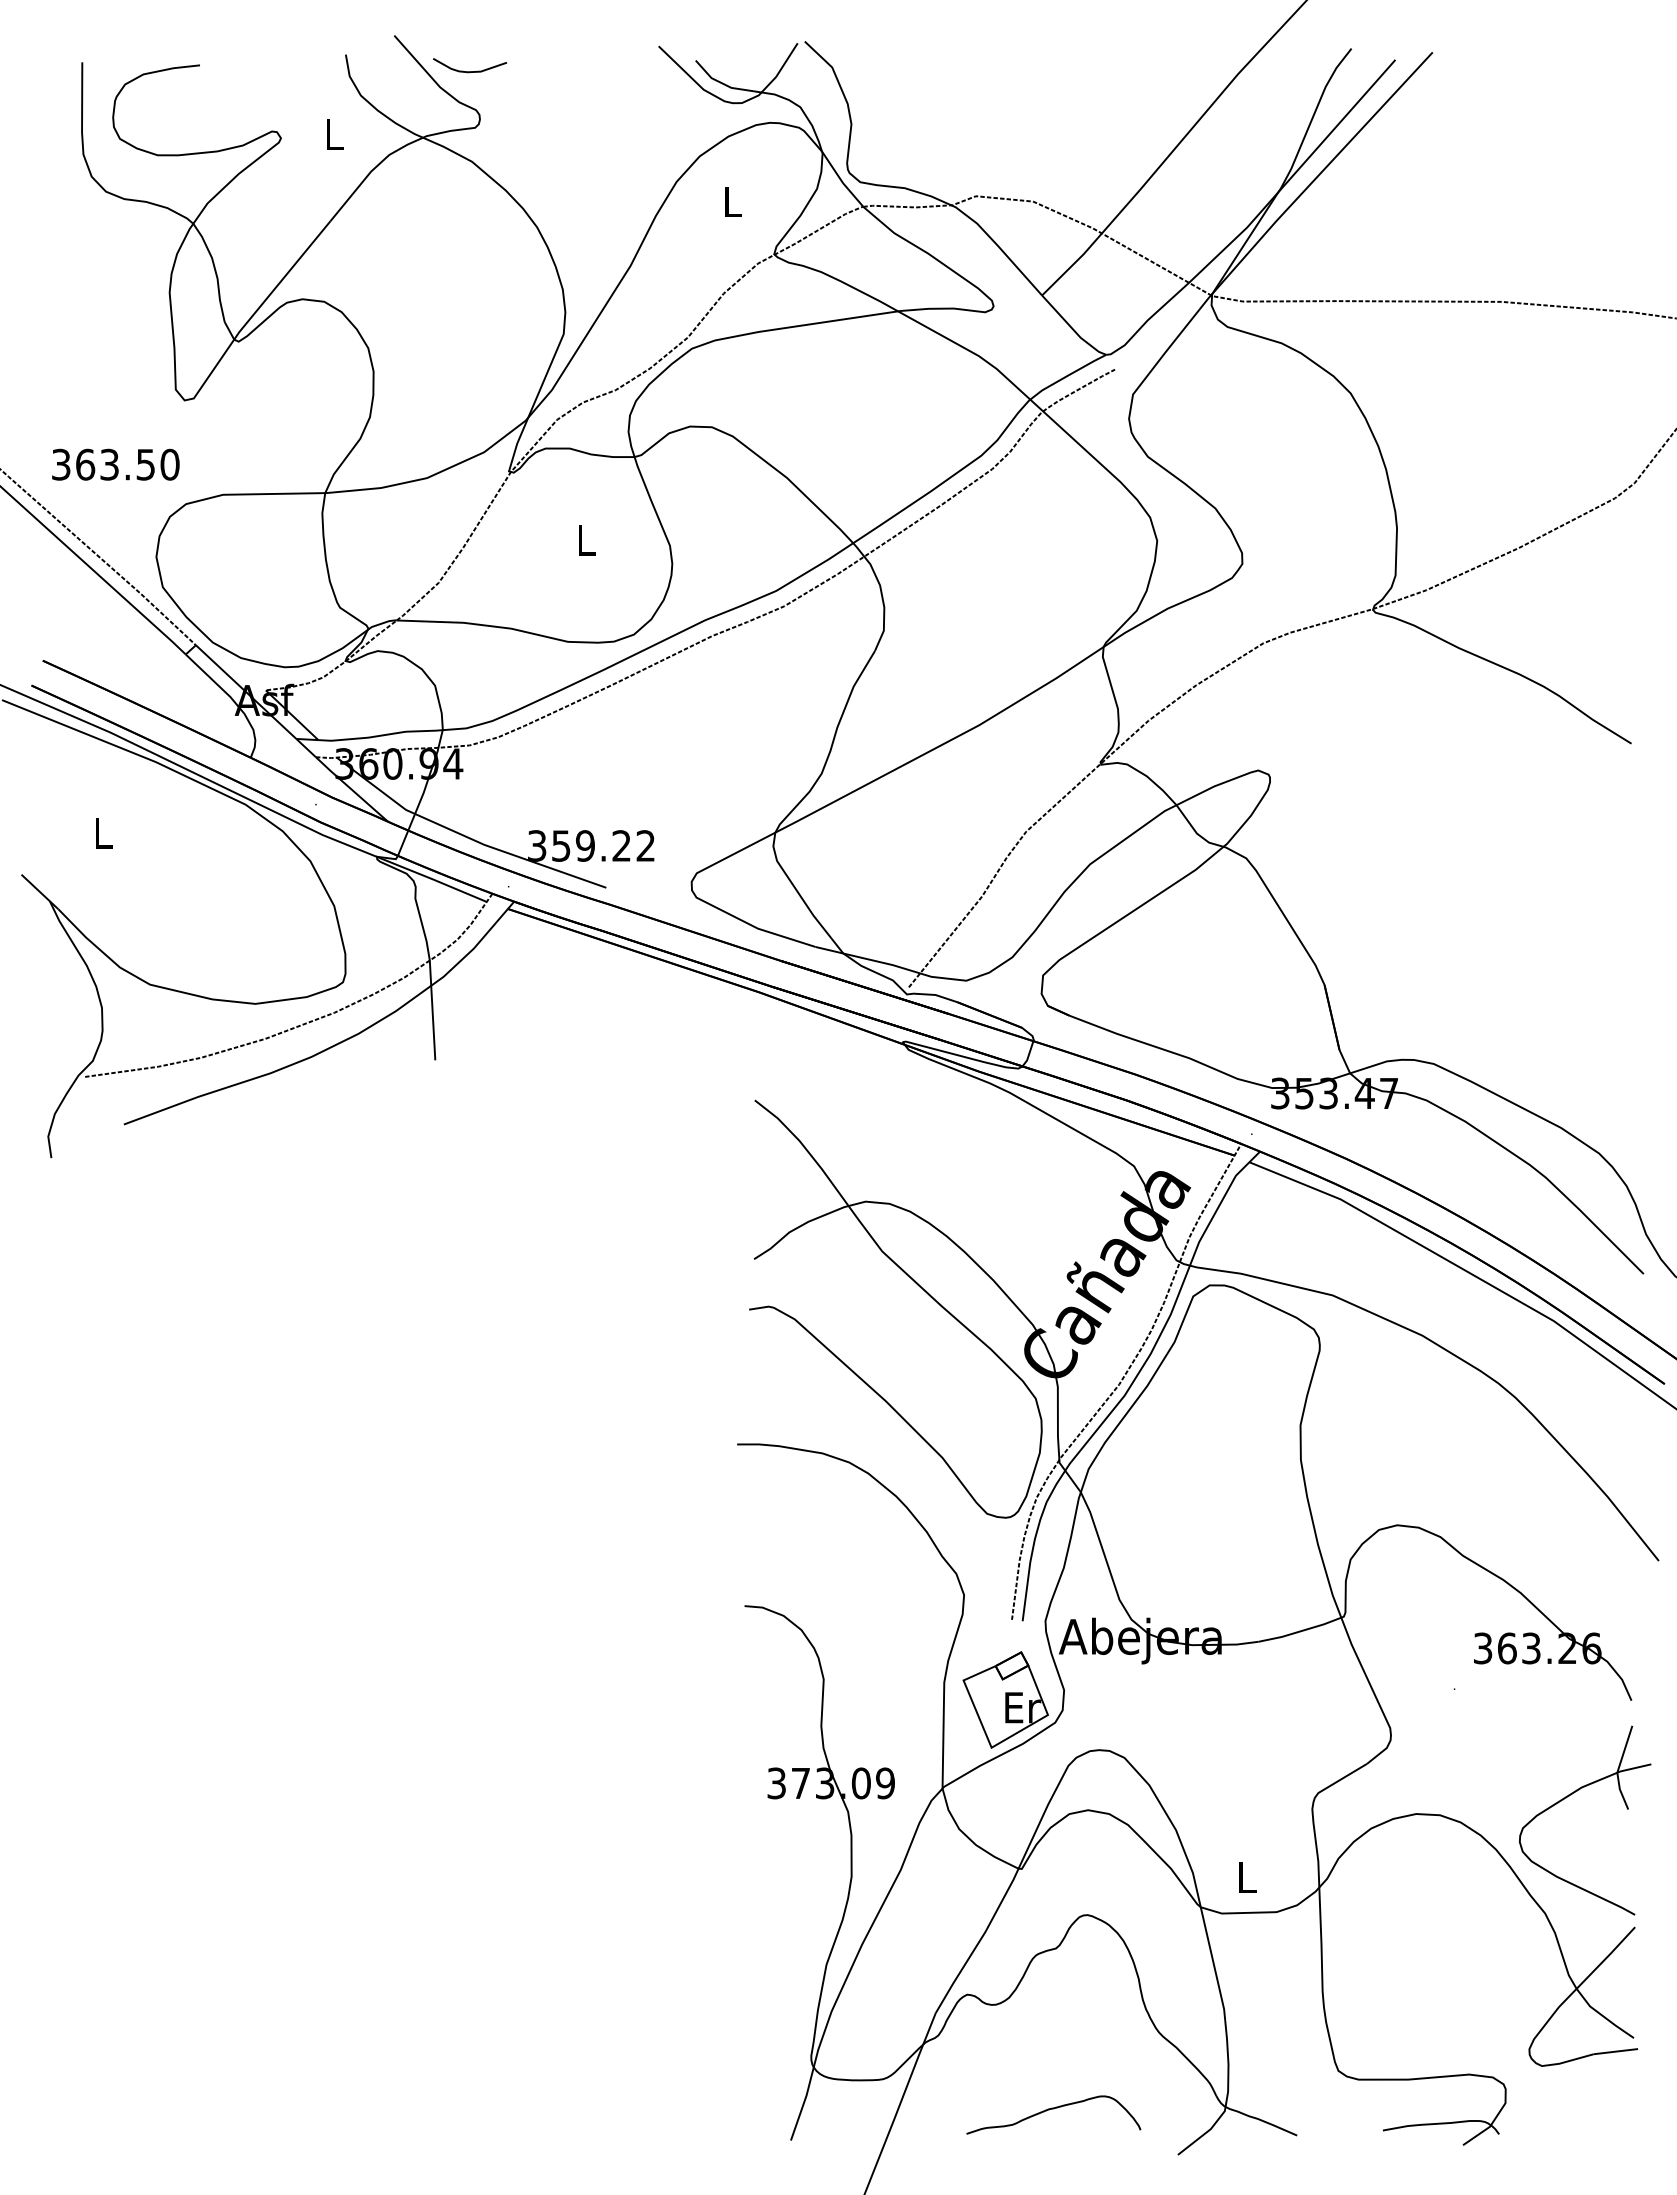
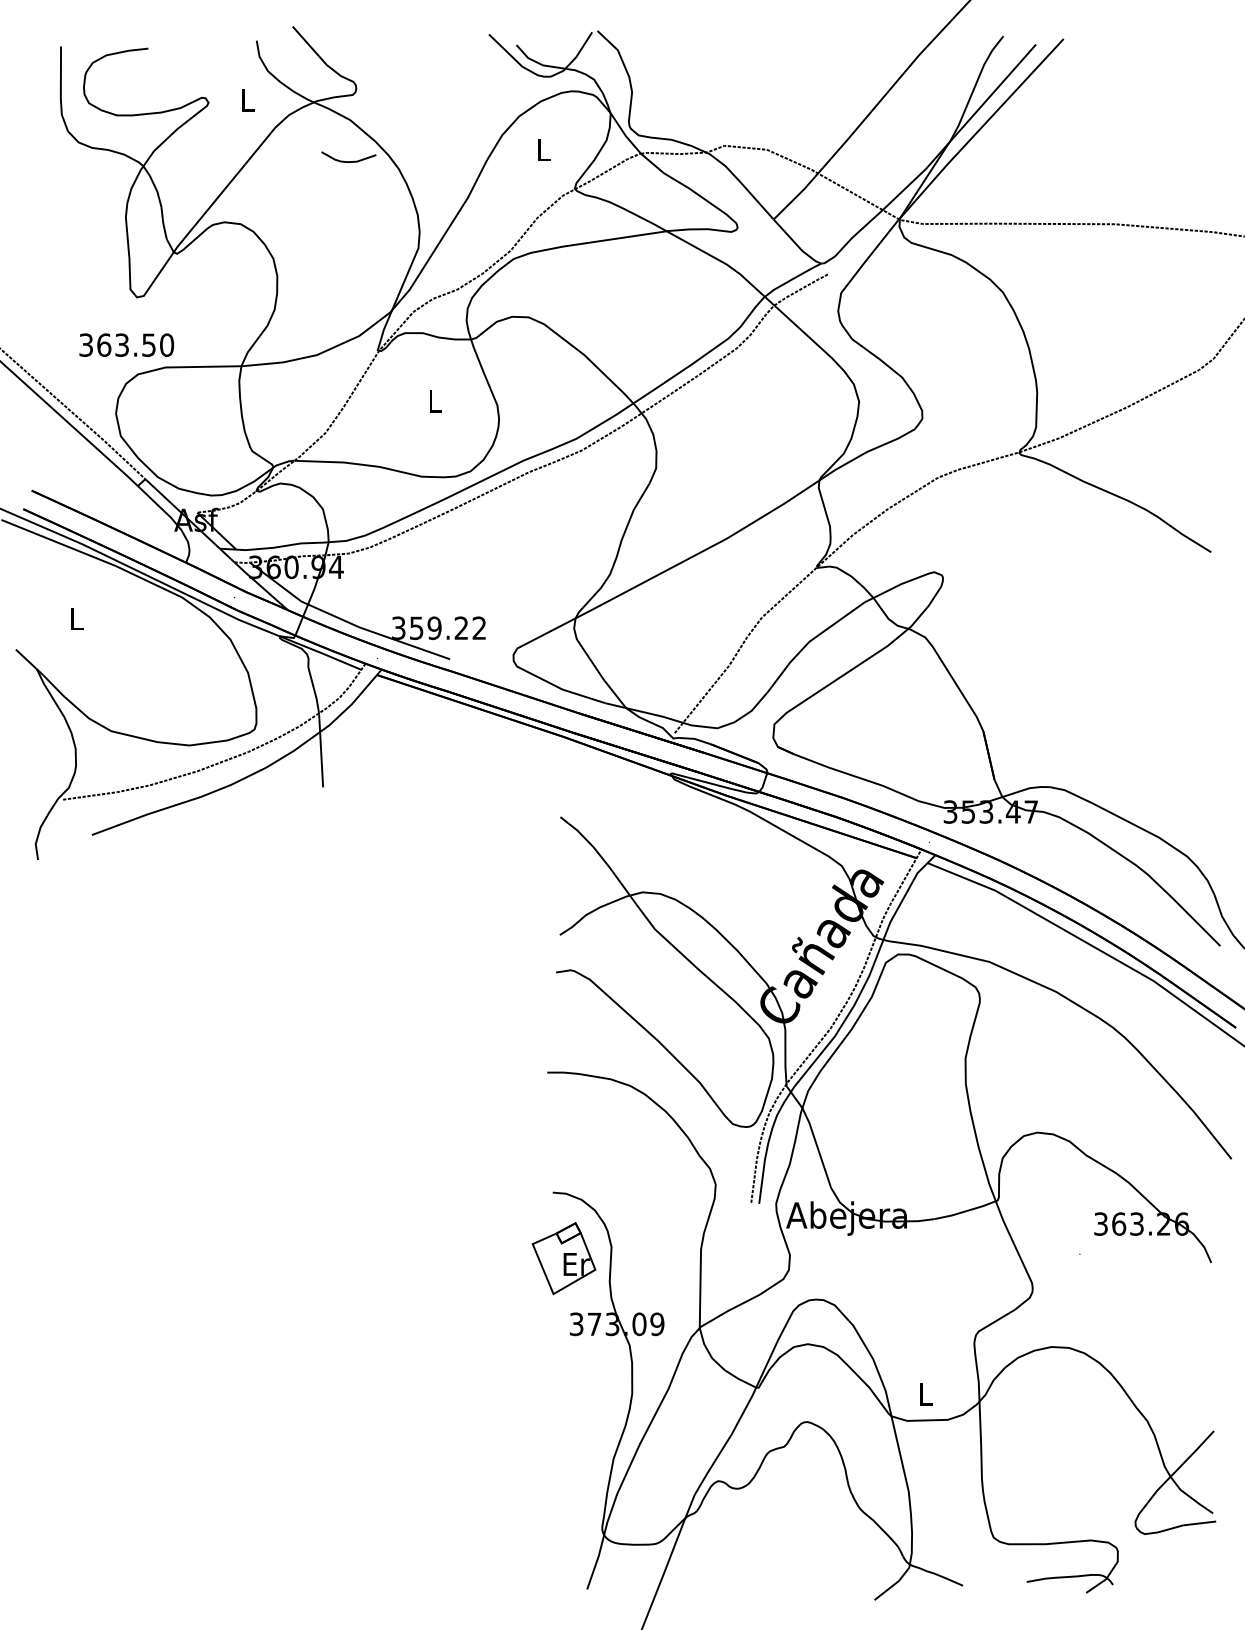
curve: (469, 71) -> (348, 161), moved
text: (115, 464) -> (126, 344), moved
part: (1005, 1699) -> (563, 1258), moved
part: (1571, 1795) -> (1166, 1333), removed
curve: (1053, 2109) -> (782, 1566), removed

